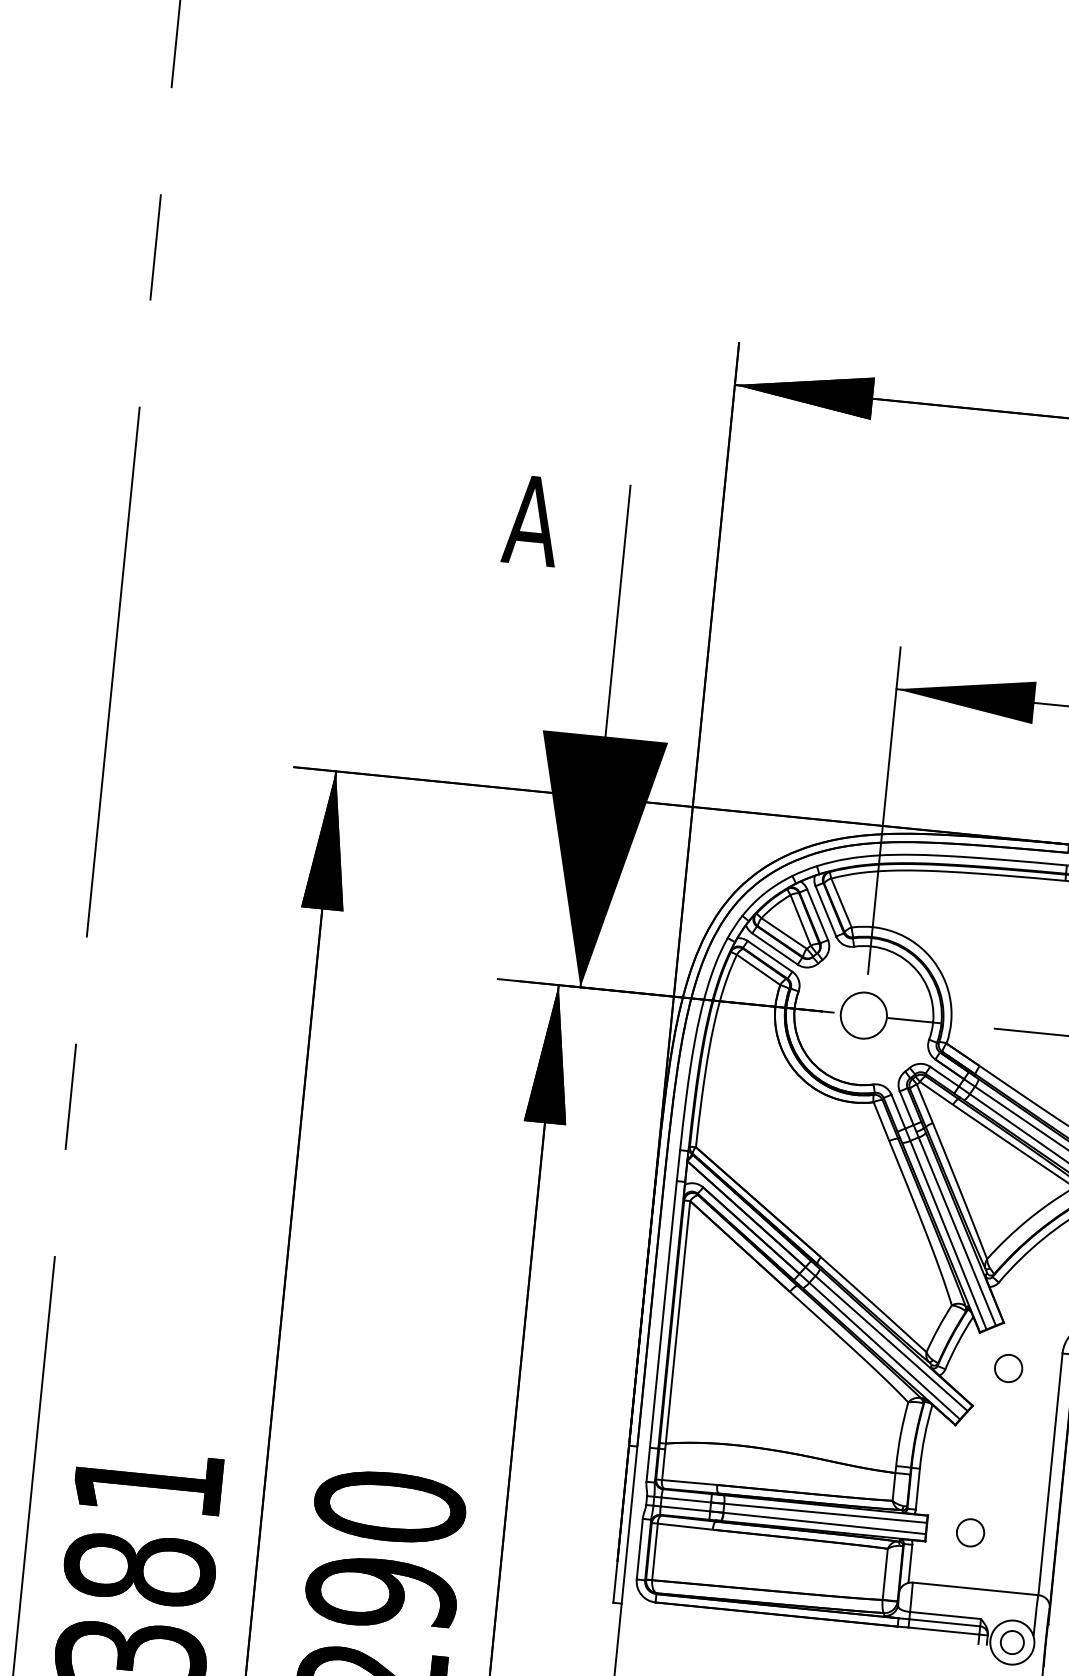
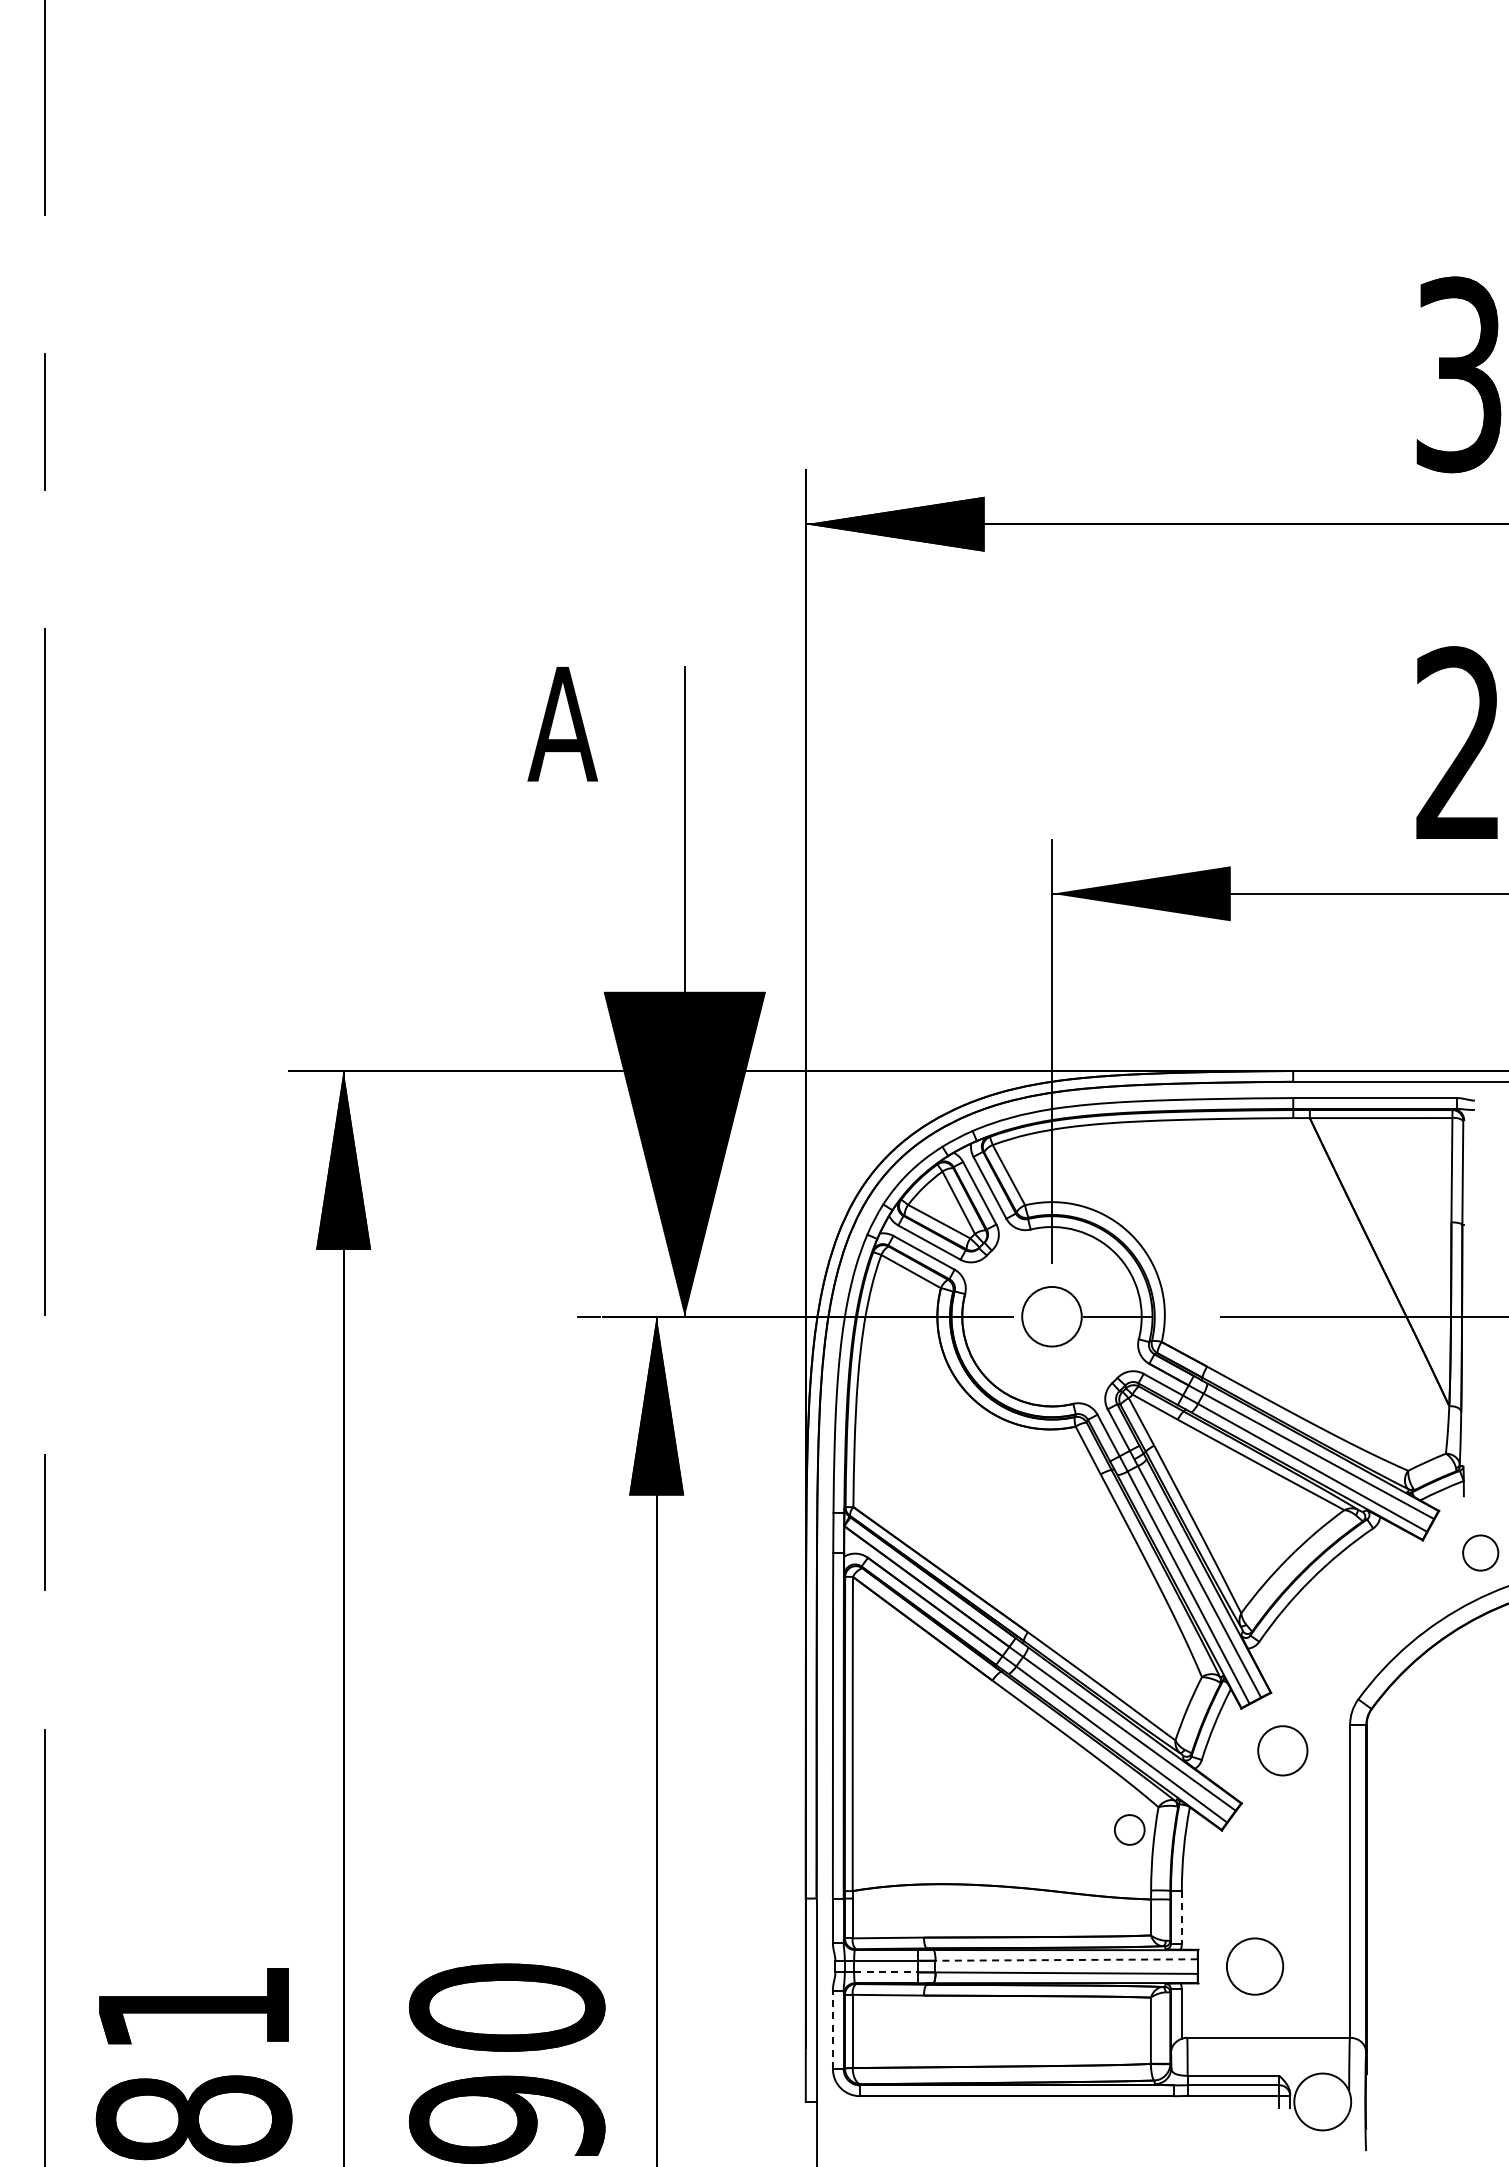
circle: (1008, 1368) -> (1282, 1750), size x1.4
line: (917, 1489) -> (1181, 1917), solid -> dashed
line: (685, 1509) -> (886, 1972), solid -> dashed
line: (825, 1513) -> (1066, 1960), solid -> dashed
circle: (970, 1532) -> (1254, 1966), size x1.6
line: (639, 1548) -> (832, 2029), solid -> dashed
circle: (1012, 1642) -> (1129, 1829), moved

